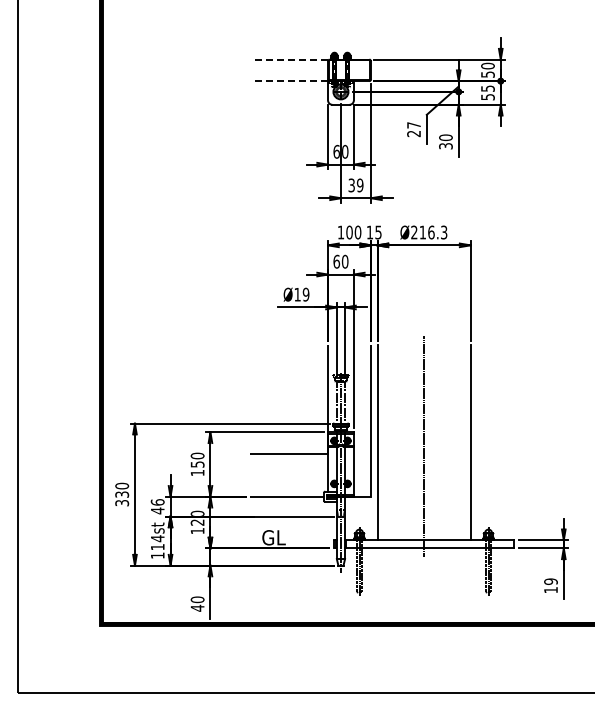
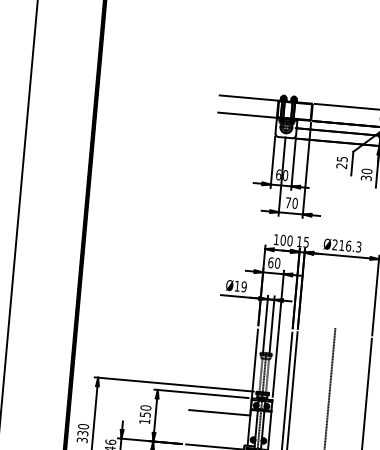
line: (292, 59) -> (250, 98), dashed -> solid
line: (291, 81) -> (247, 115), dashed -> solid
text: (413, 125) -> (341, 159), 27 -> 25
text: (355, 185) -> (291, 203), 39 -> 70

